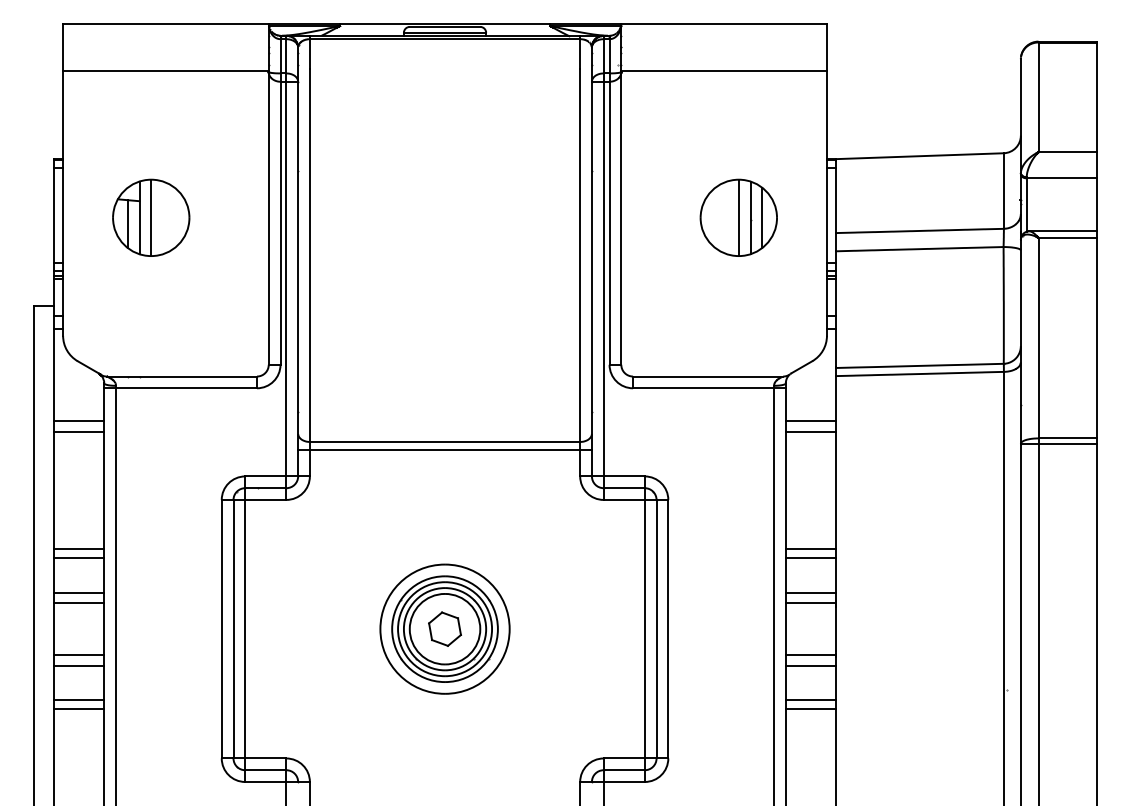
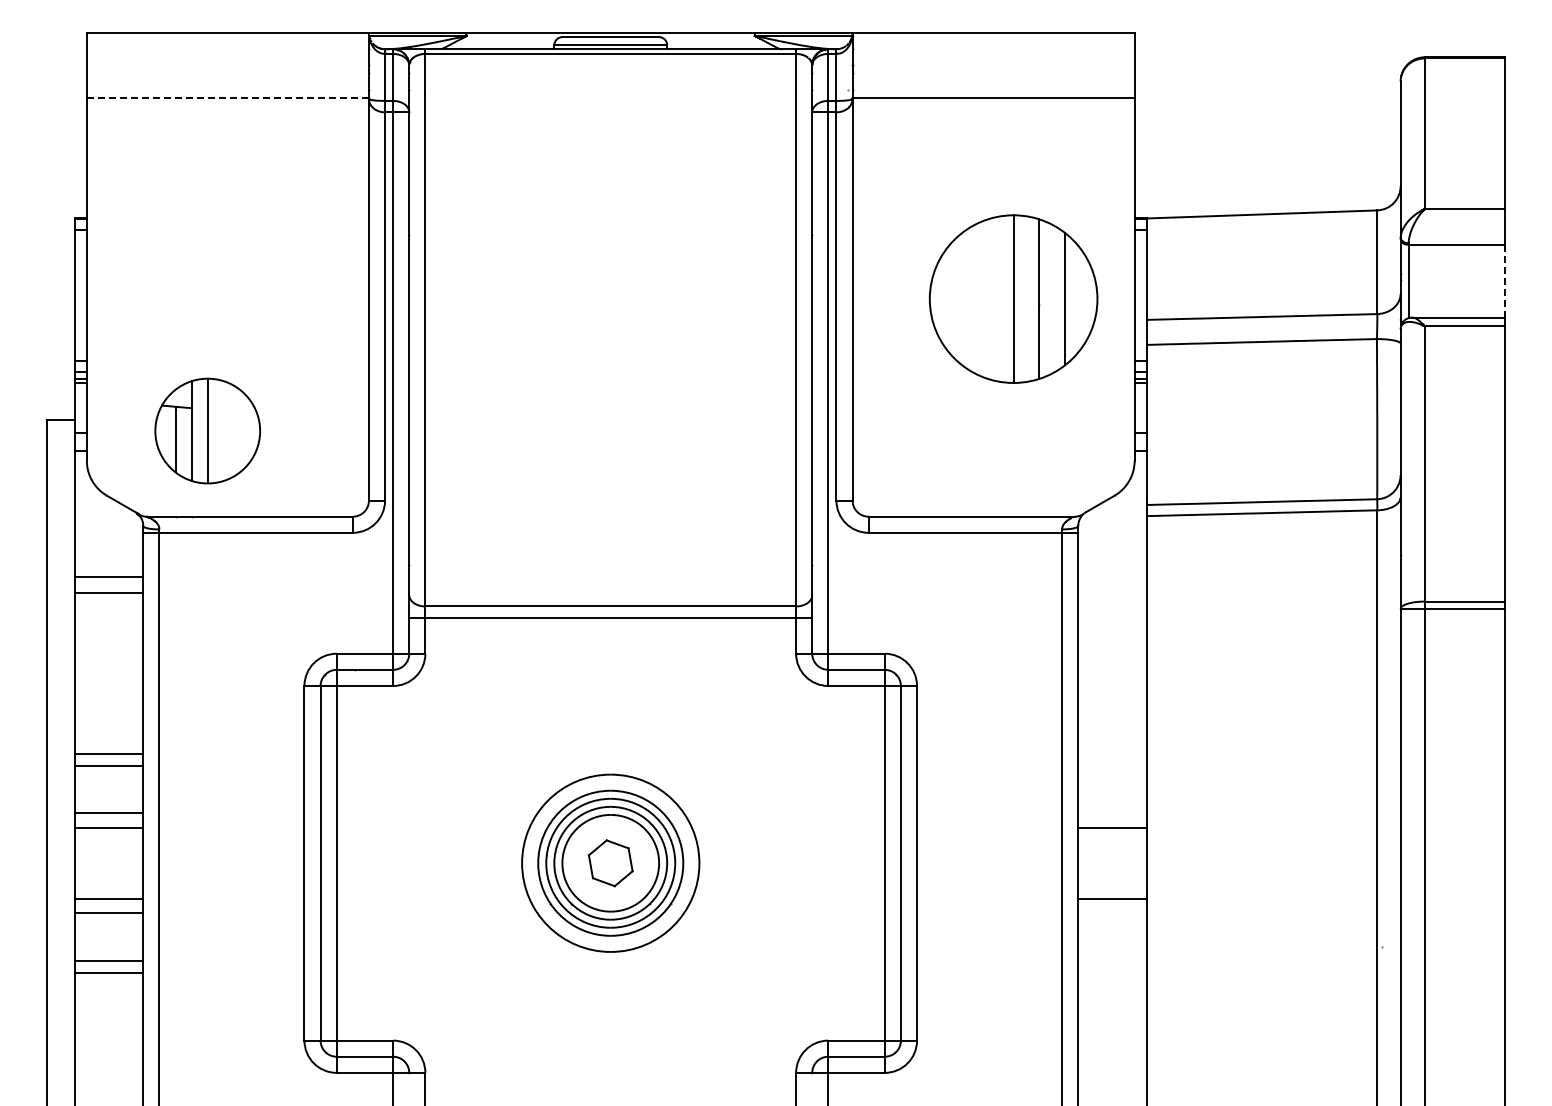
line: (165, 70) -> (227, 97), solid -> dashed
line: (1097, 204) -> (1505, 280), solid -> dashed
part: (151, 217) -> (207, 430), moved
part: (738, 217) -> (1013, 298), size x1.6
line: (810, 420) -> (1112, 577), removed
line: (810, 431) -> (1112, 592), removed
line: (810, 549) -> (1112, 753), removed
line: (810, 557) -> (1112, 765), removed
line: (810, 592) -> (1112, 813), removed
line: (810, 665) -> (1112, 913), removed
line: (810, 700) -> (1112, 960), removed
line: (810, 708) -> (1112, 972), removed

